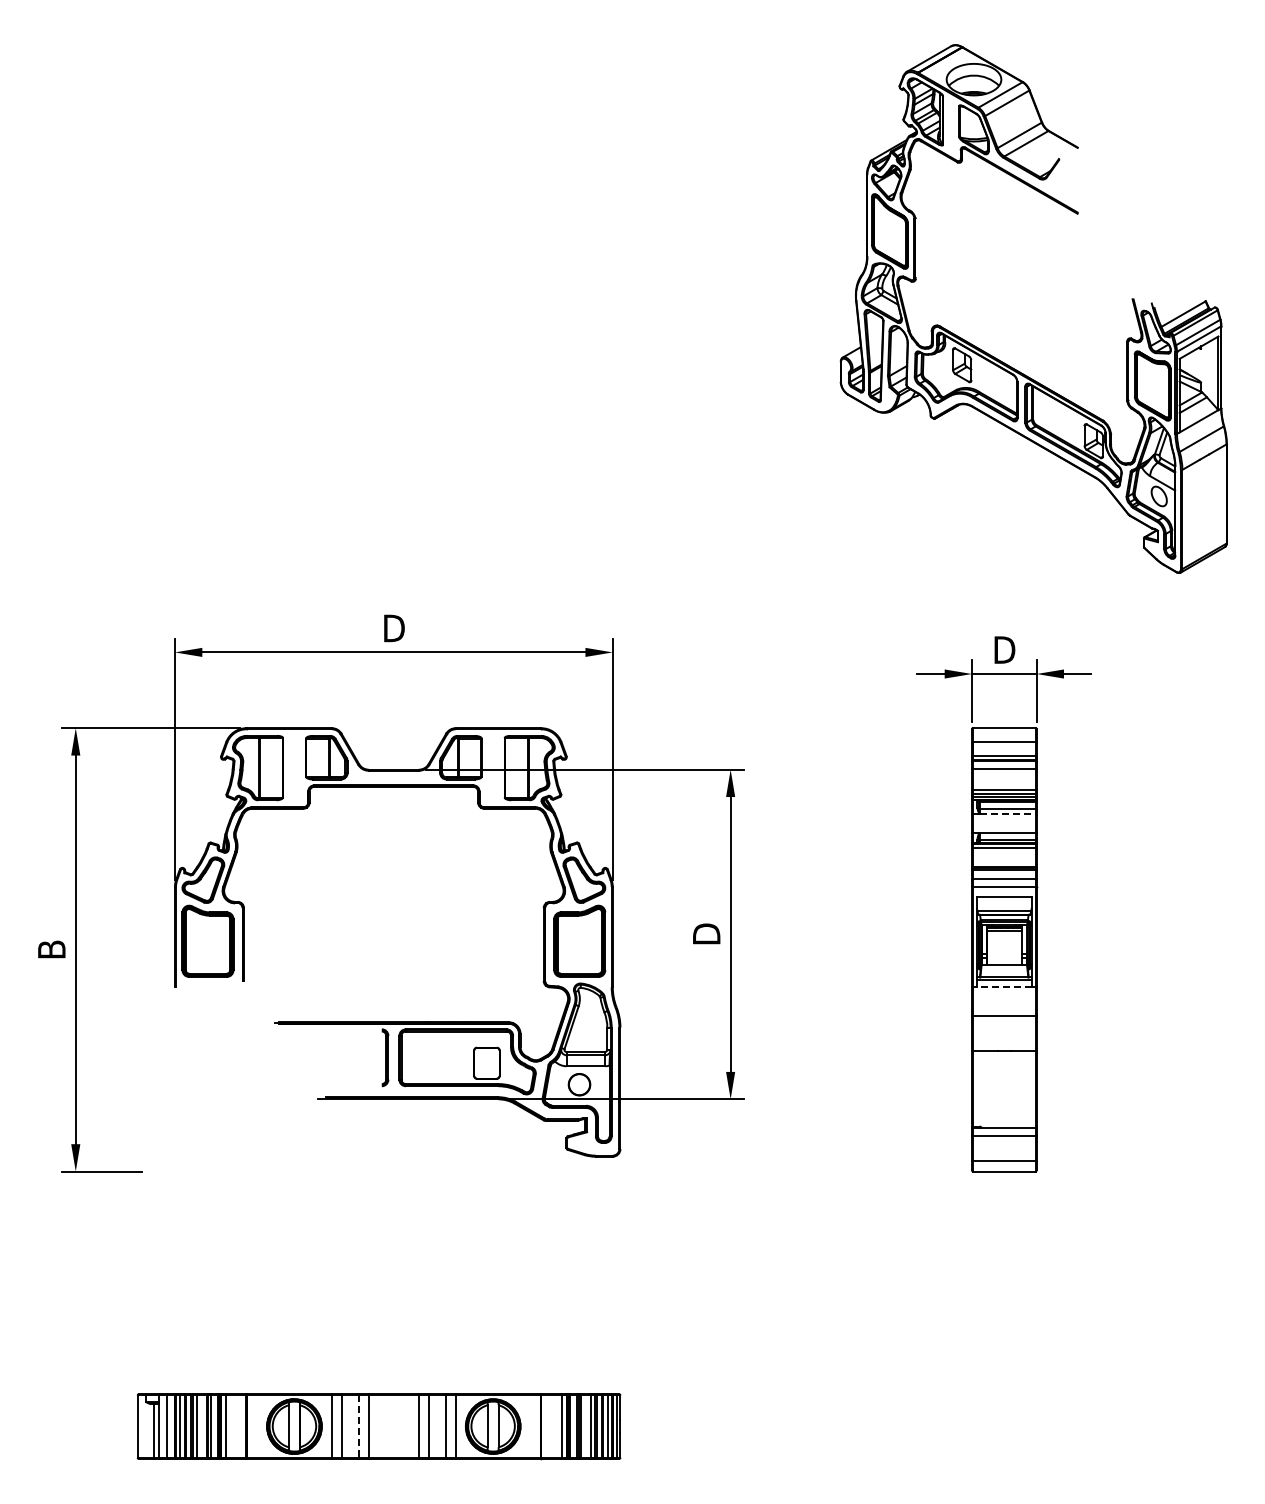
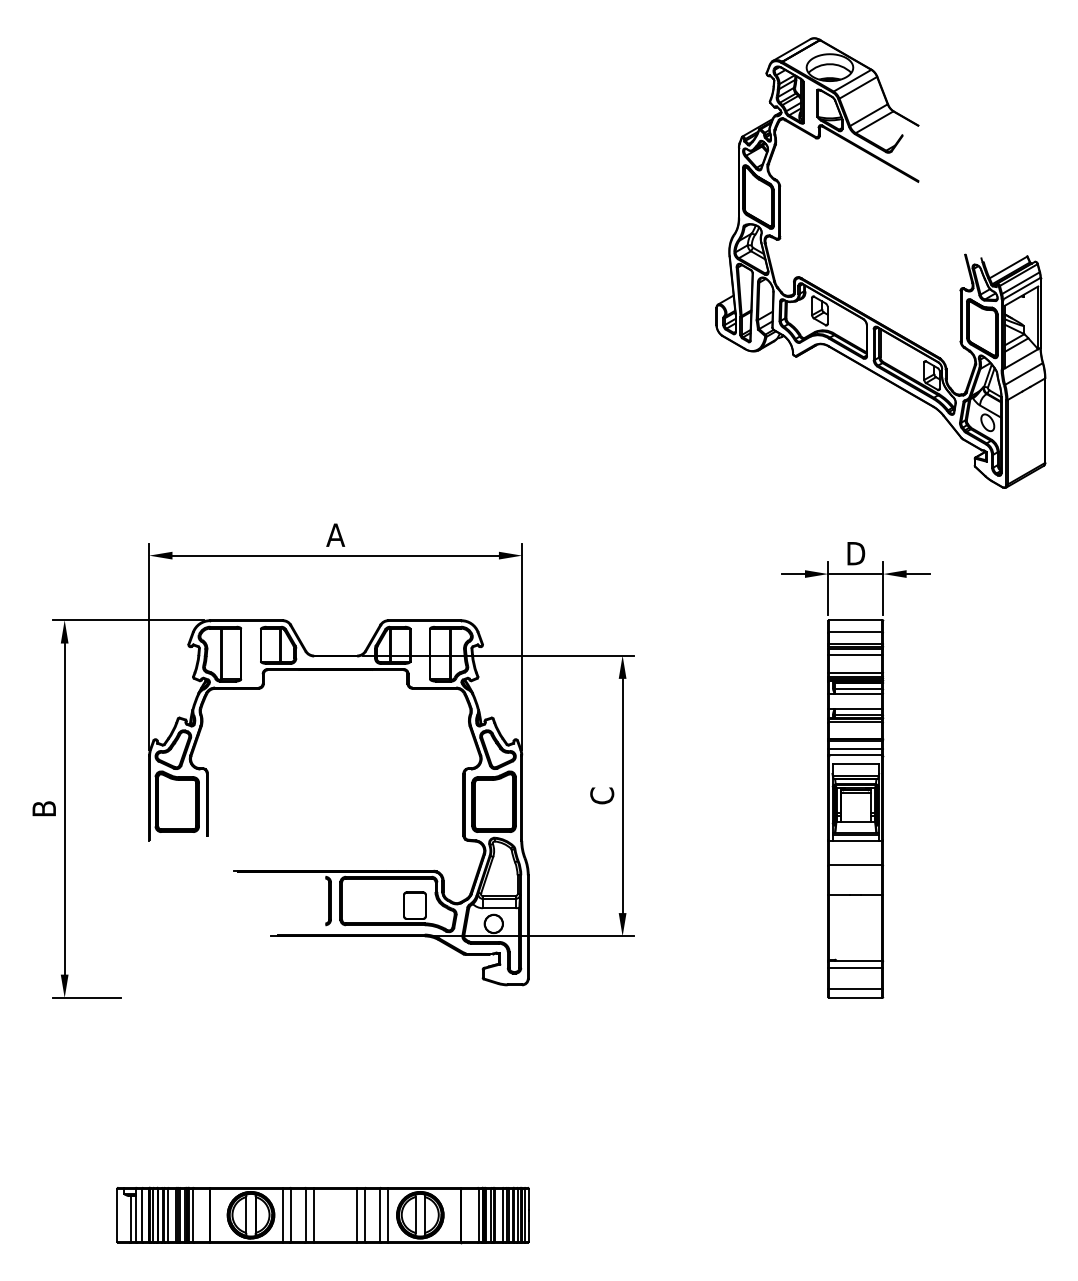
text: (393, 628) -> (335, 535), D -> A
line: (1007, 814) -> (858, 693), dashed -> solid
text: (706, 933) -> (602, 795), D -> C
line: (1003, 987) -> (855, 841), dashed -> solid
line: (359, 1427) -> (306, 1216), dashed -> solid

